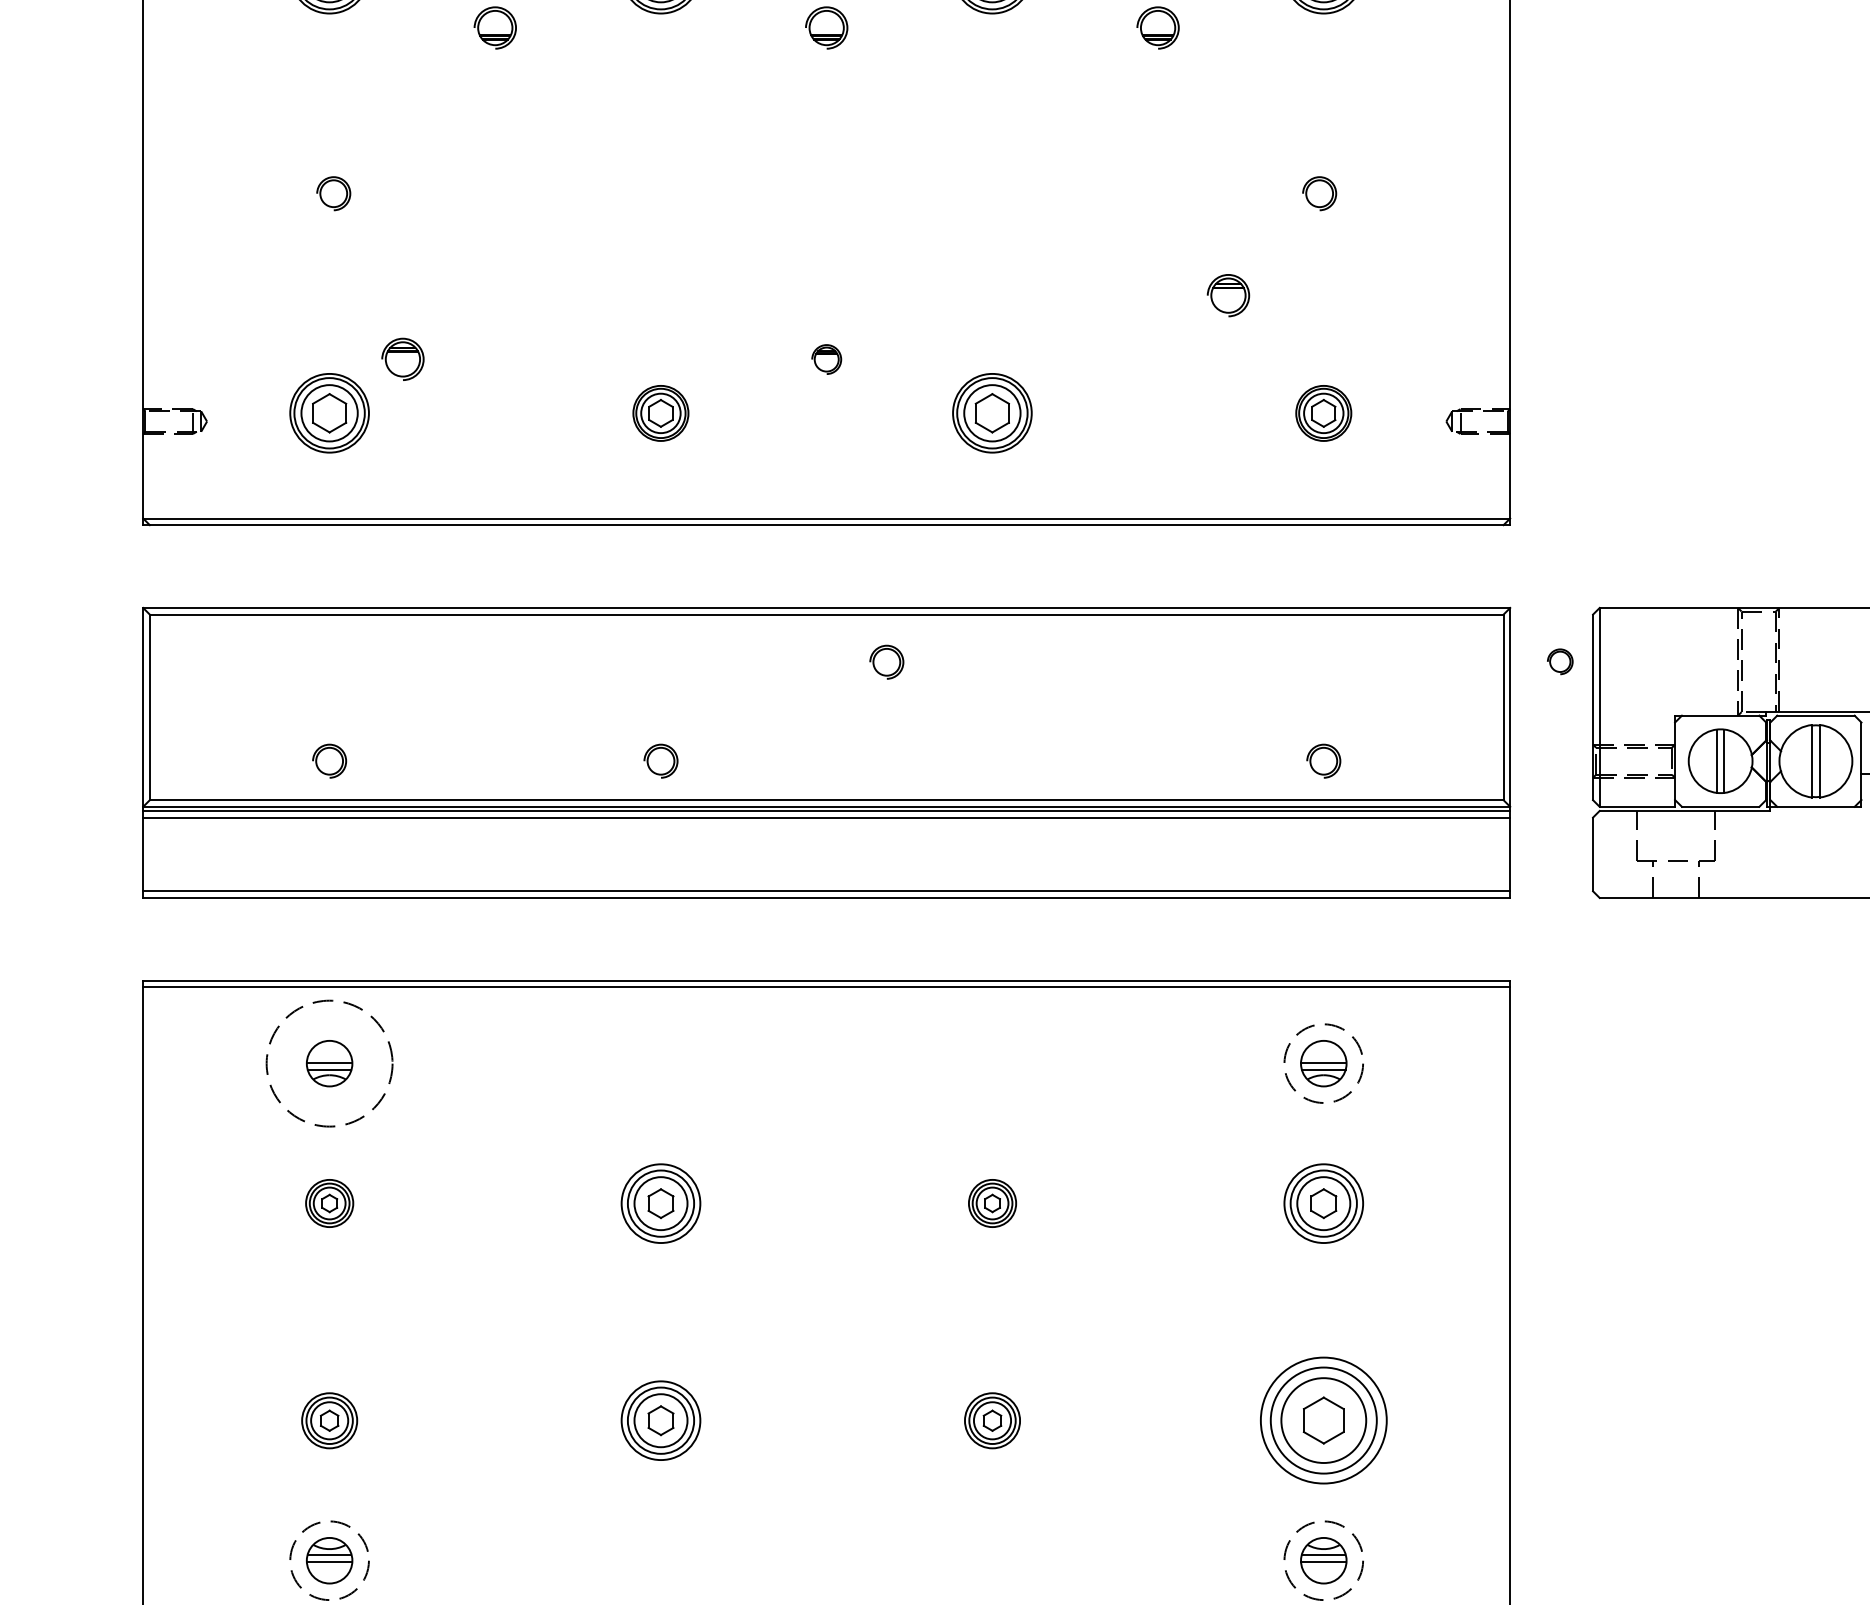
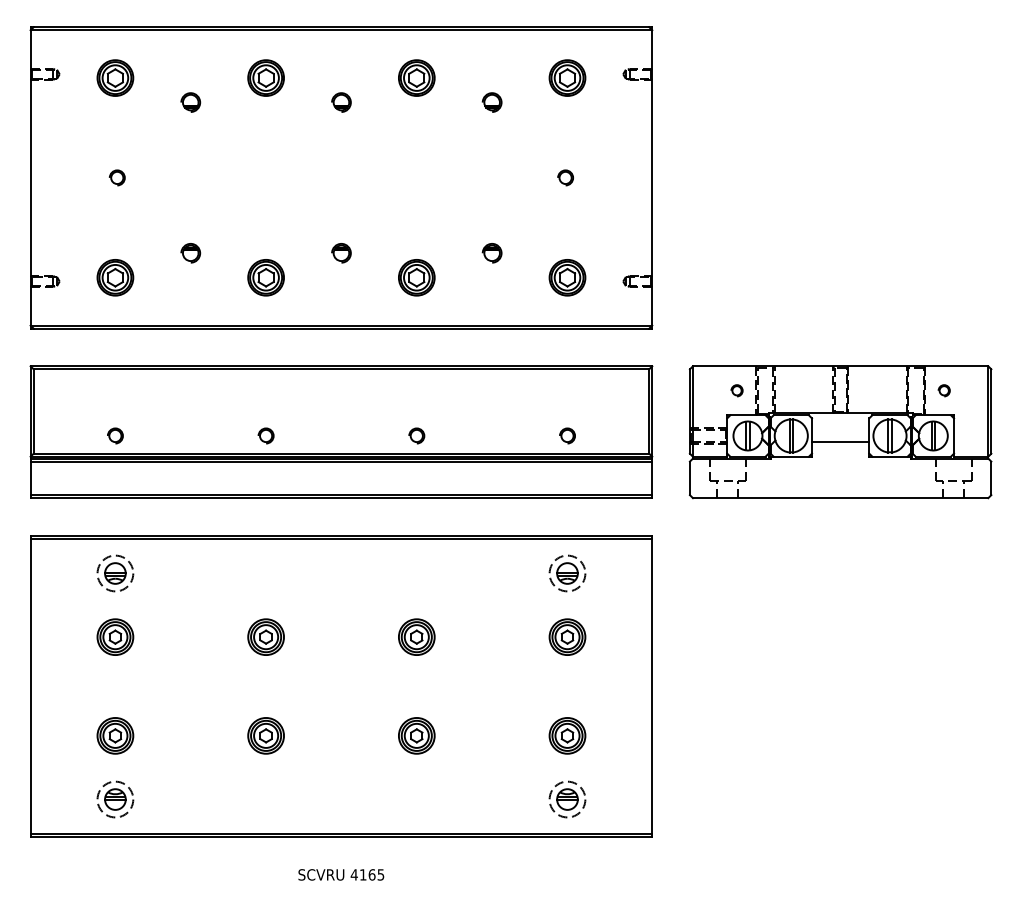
part: (1227, 296) -> (491, 253), moved
part: (402, 359) -> (190, 253), moved
part: (826, 359) -> (341, 253), size x1.43
part: (659, 412) -> (265, 277), size x1.43
part: (1323, 412) -> (567, 277), size x1.43
part: (886, 661) -> (416, 435), moved
part: (1559, 661) -> (736, 390), moved
circle: (329, 1063) -> (115, 573), size x0.62
part: (329, 1202) -> (115, 636), size x1.67
part: (991, 1202) -> (416, 636), size x1.67
part: (329, 1419) -> (115, 735), size x1.43
part: (991, 1419) -> (416, 735), size x1.43
part: (1323, 1419) -> (567, 735), size x0.62

